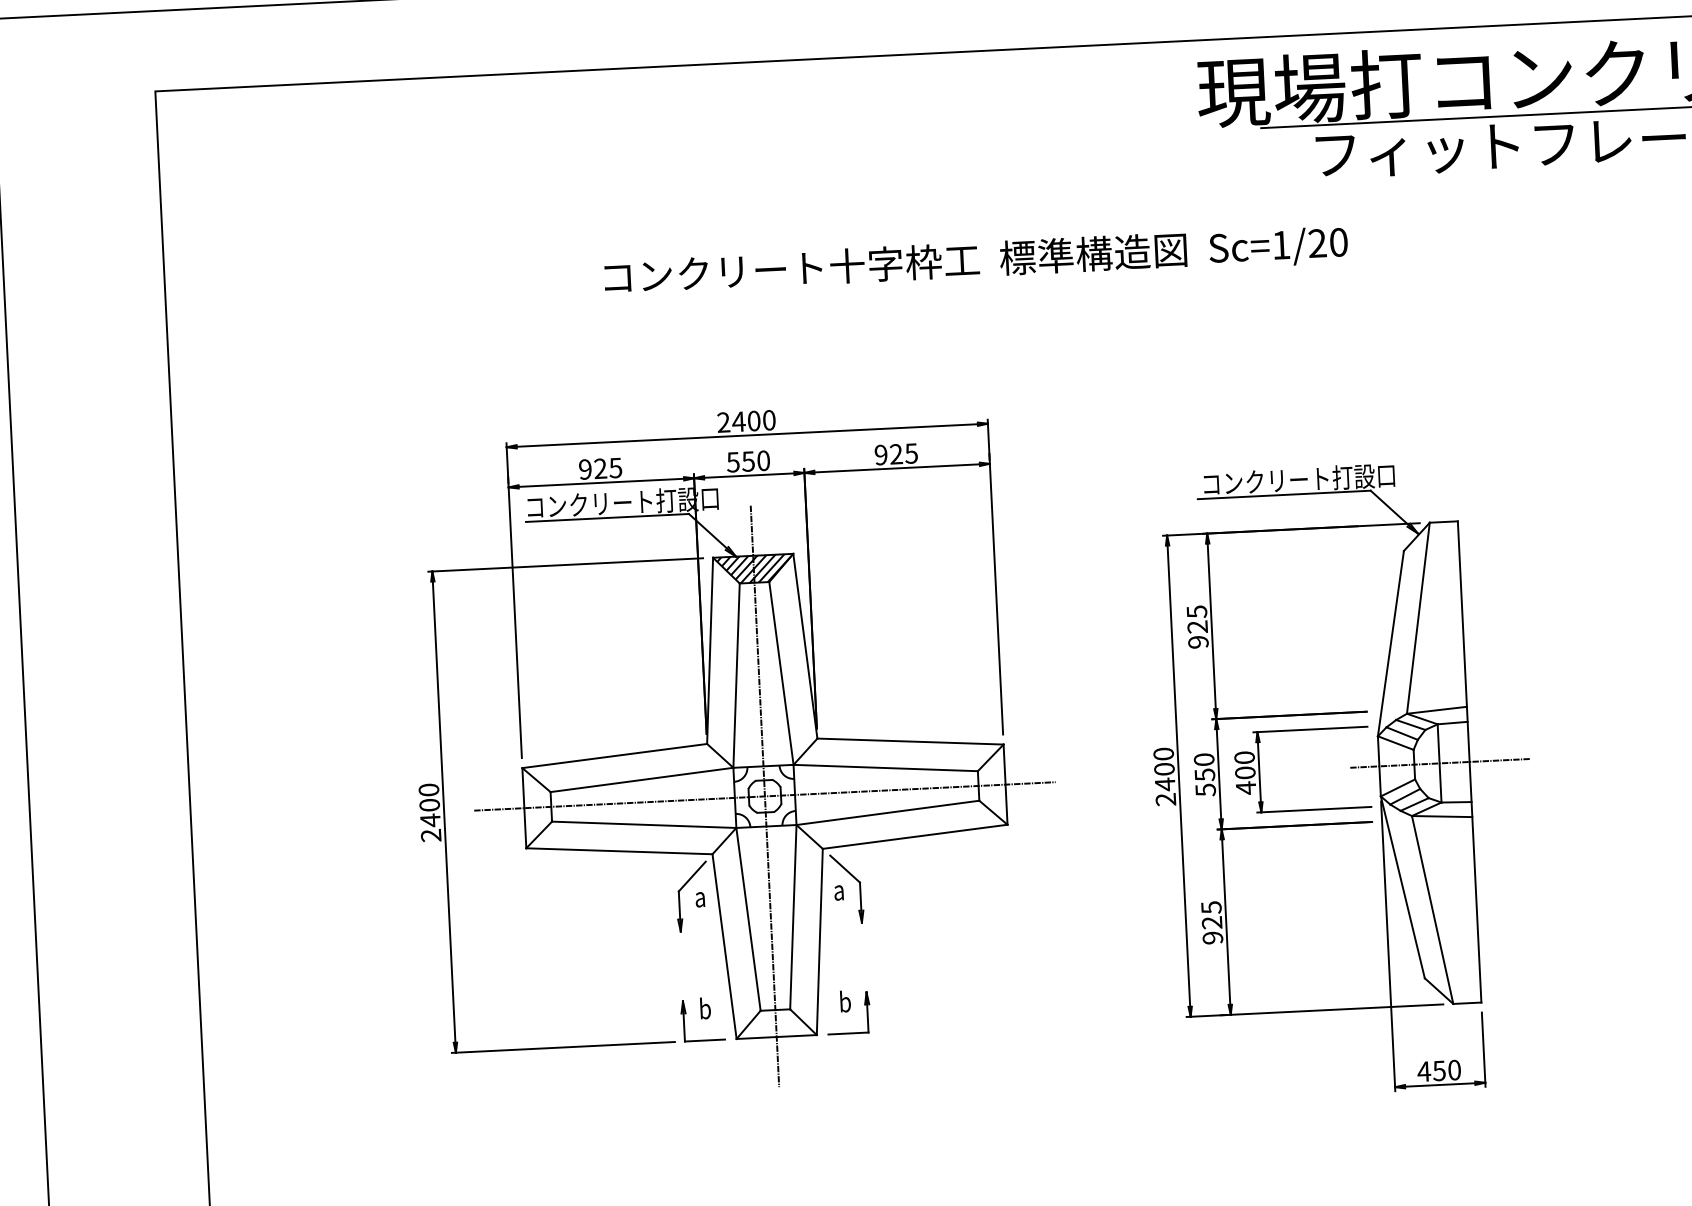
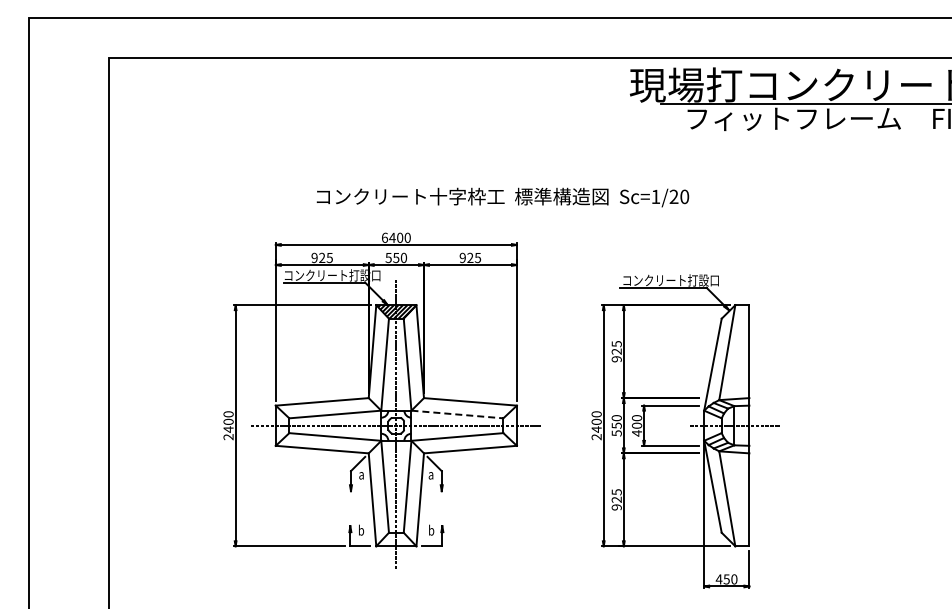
text: (975, 261) -> (502, 197), moved
text: (722, 421) -> (384, 237), 2400 -> 6400
line: (885, 768) -> (457, 414), solid -> dashed

